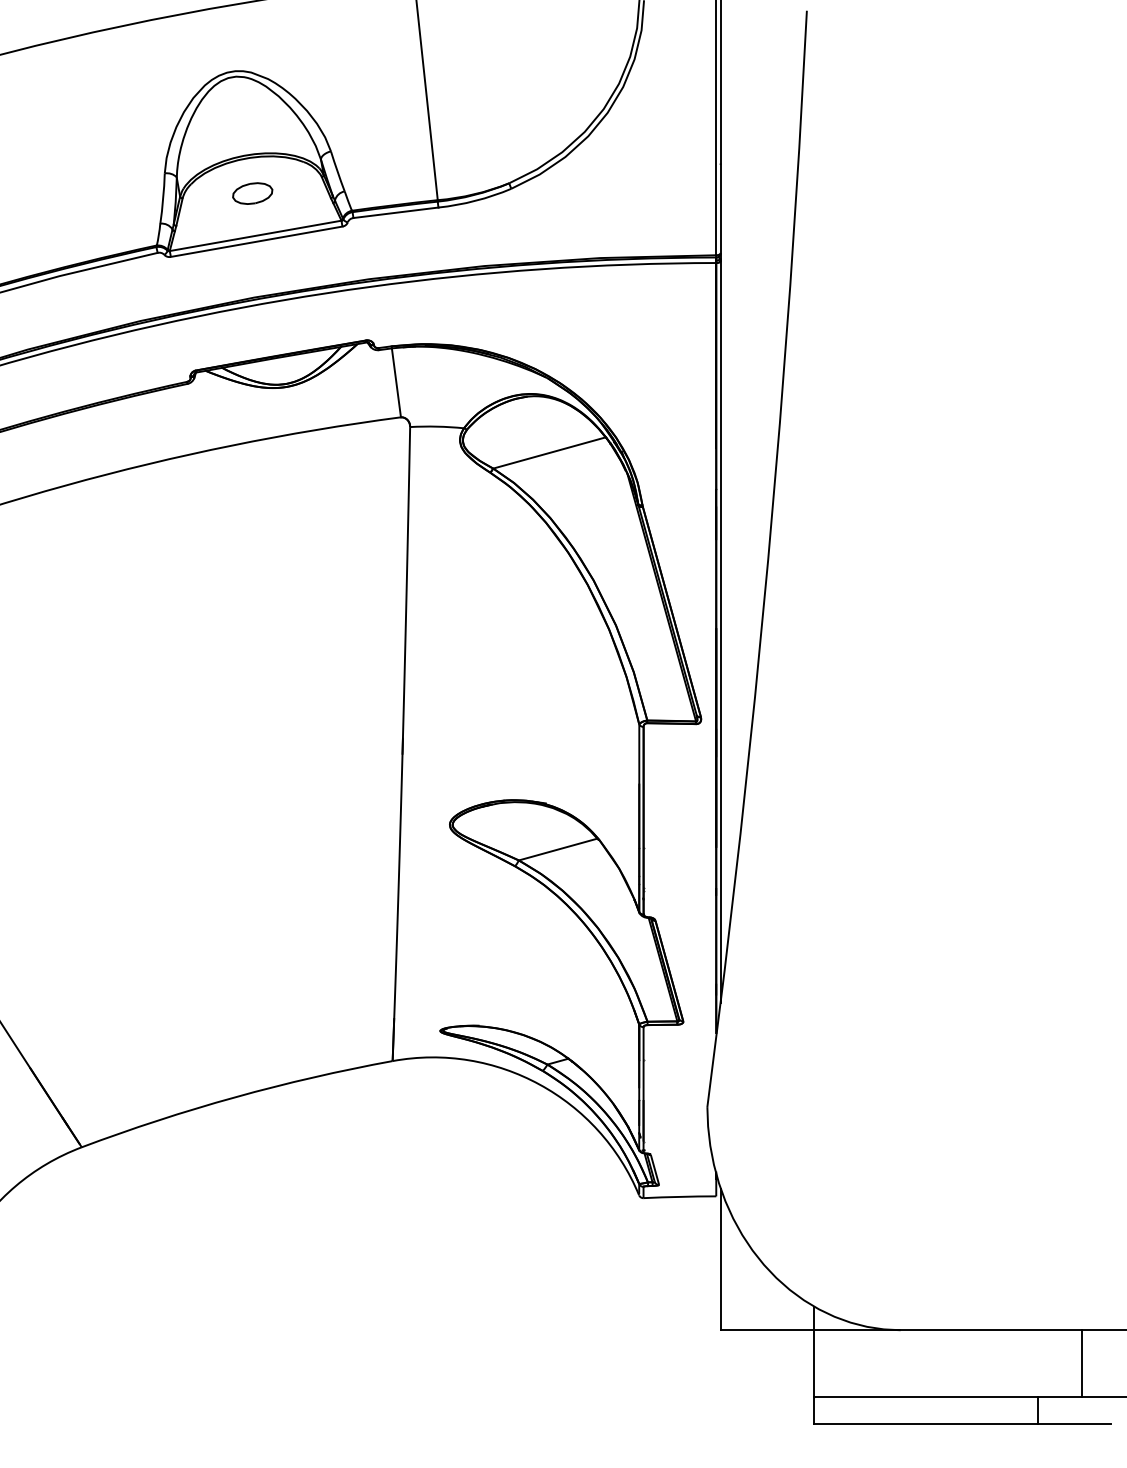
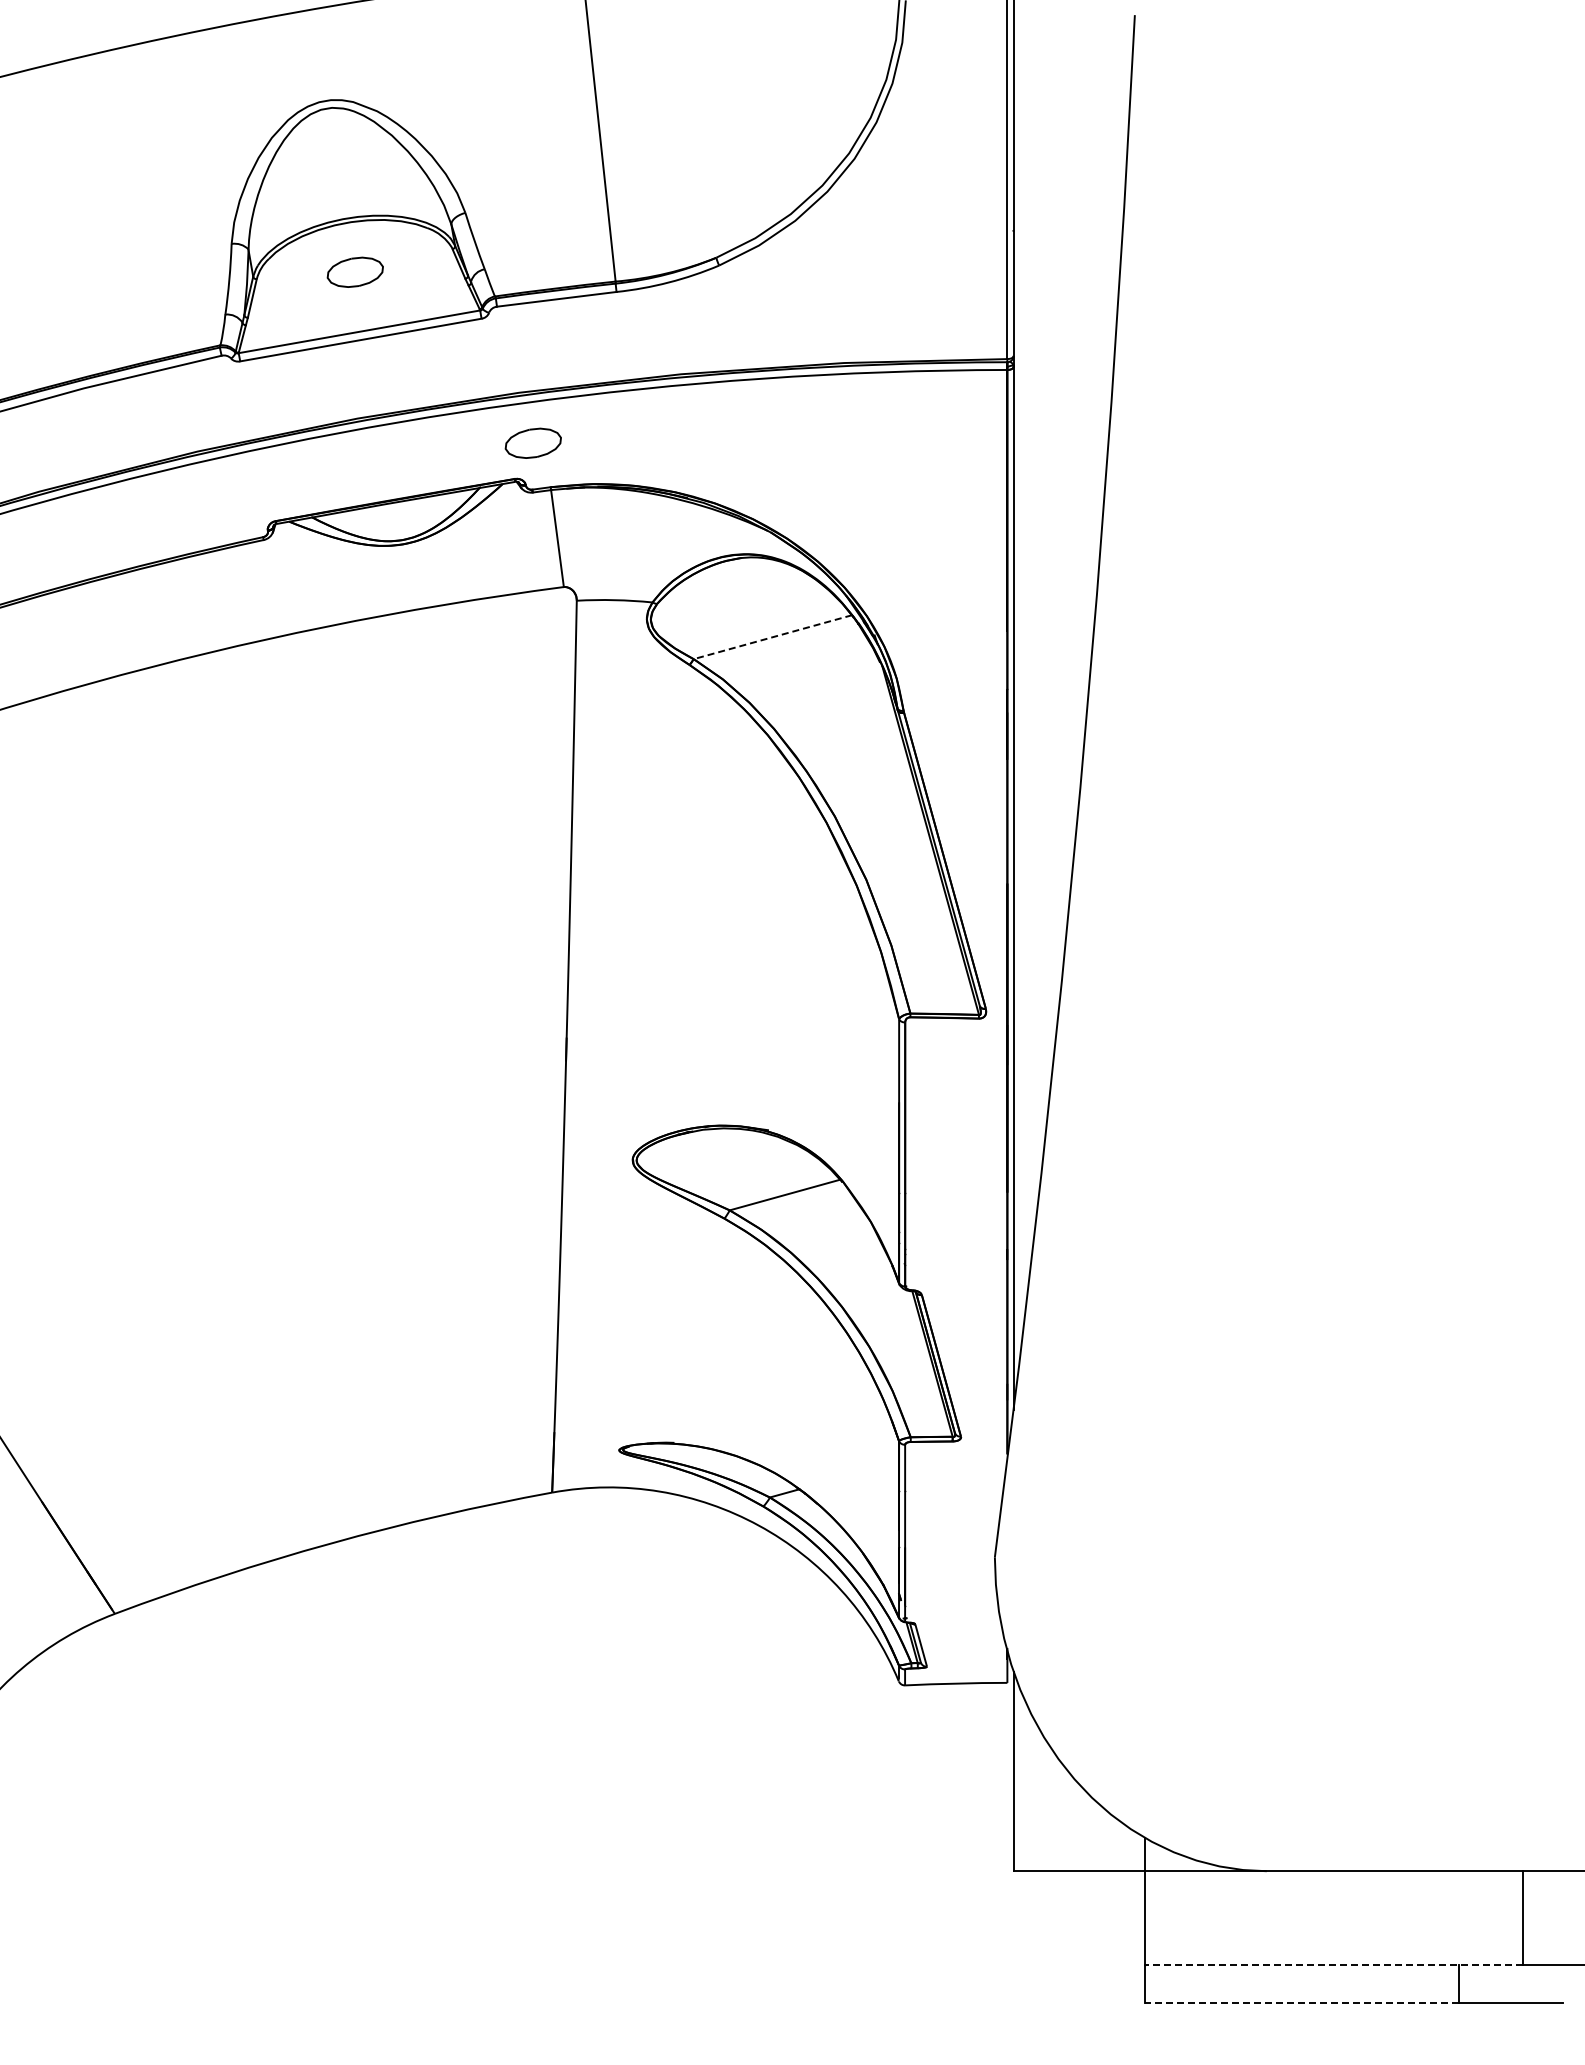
part: (378, 314) -> (532, 442), added
line: (549, 453) -> (772, 637), solid -> dashed
line: (948, 1397) -> (1333, 1965), solid -> dashed
line: (926, 1424) -> (1302, 2003), solid -> dashed

